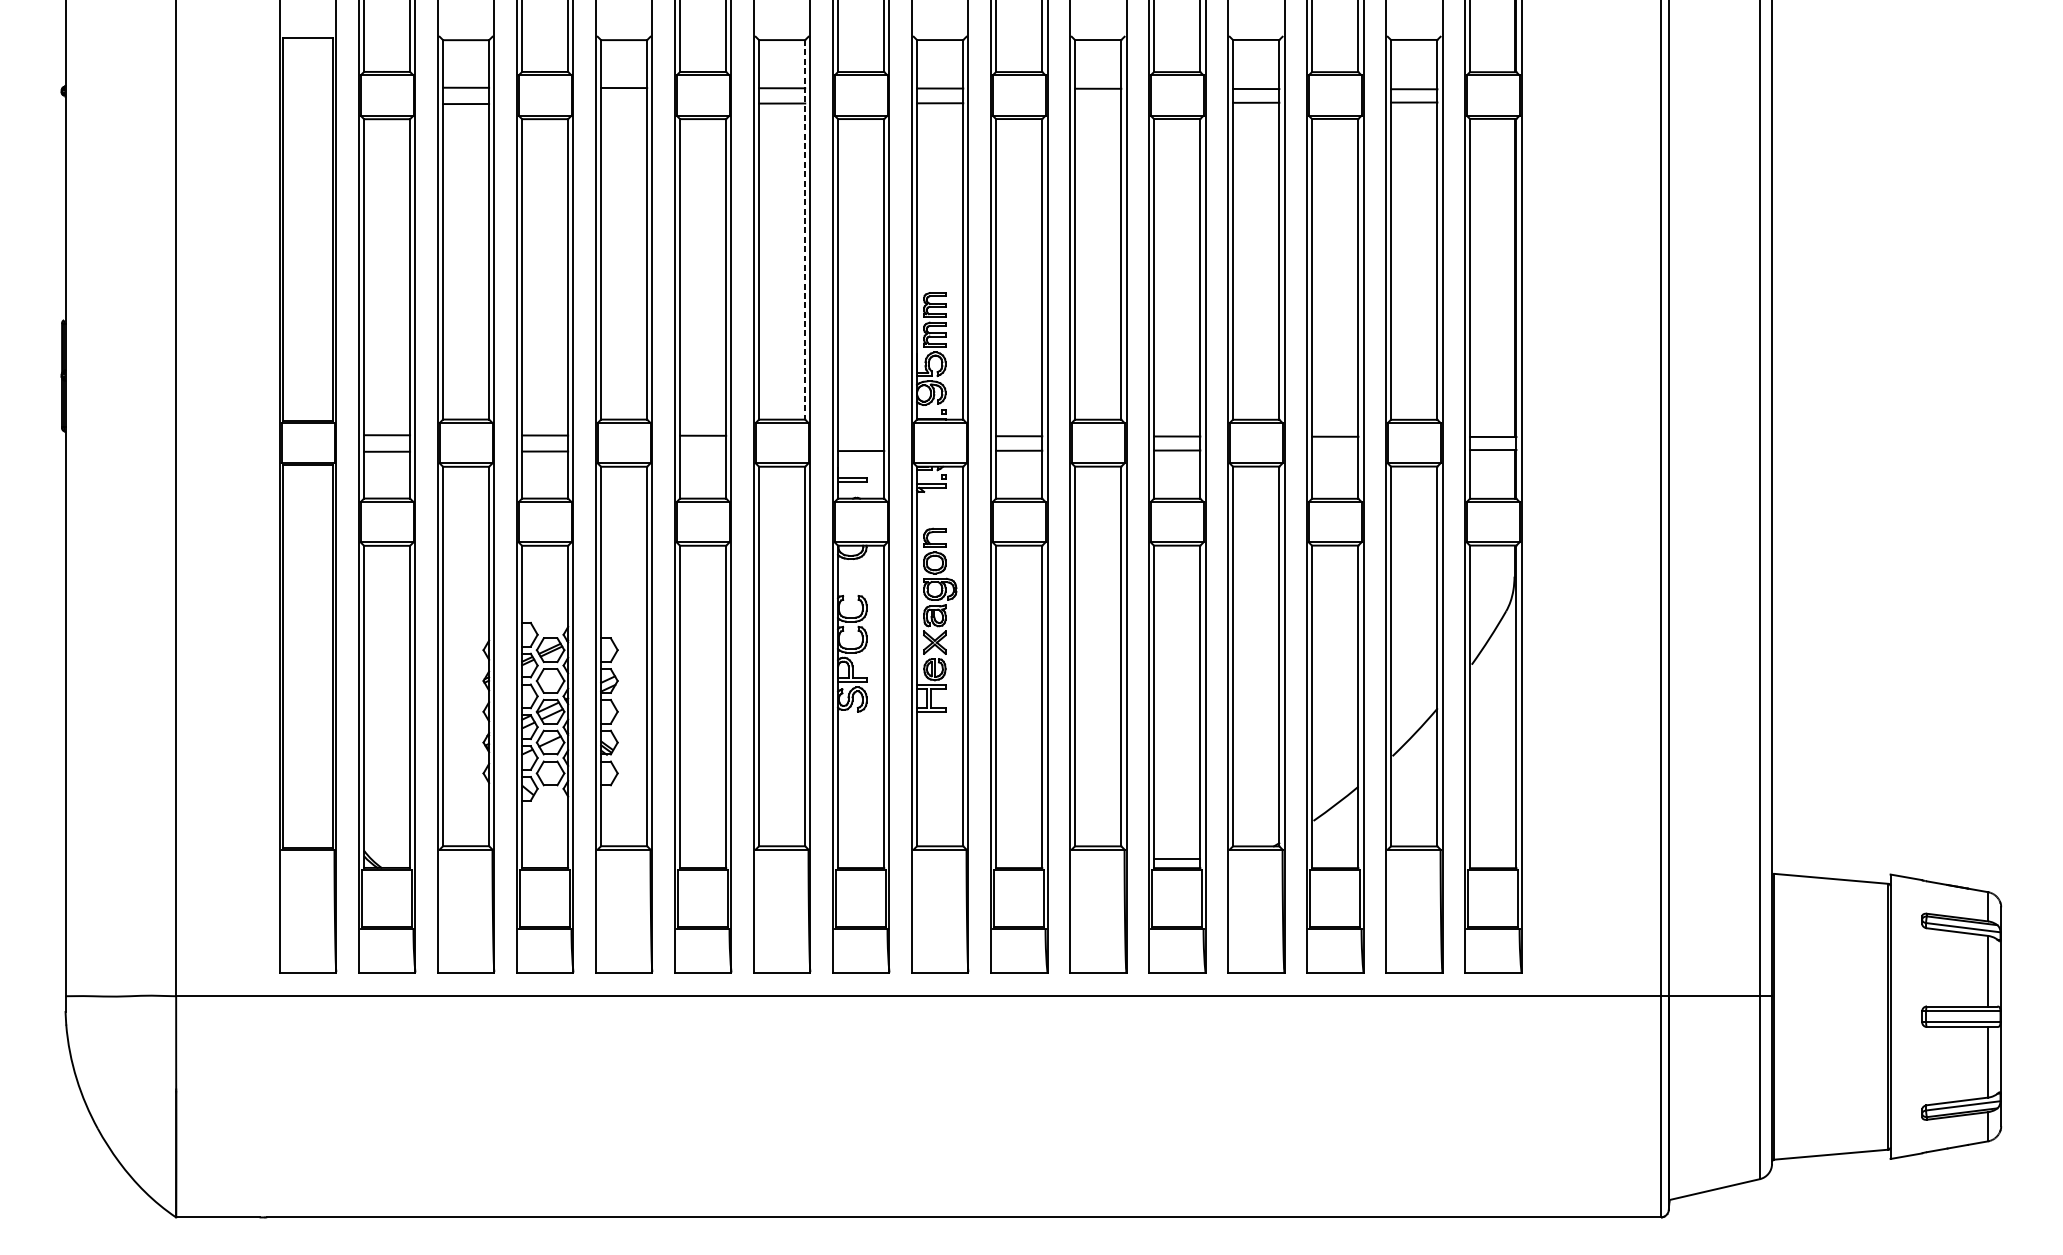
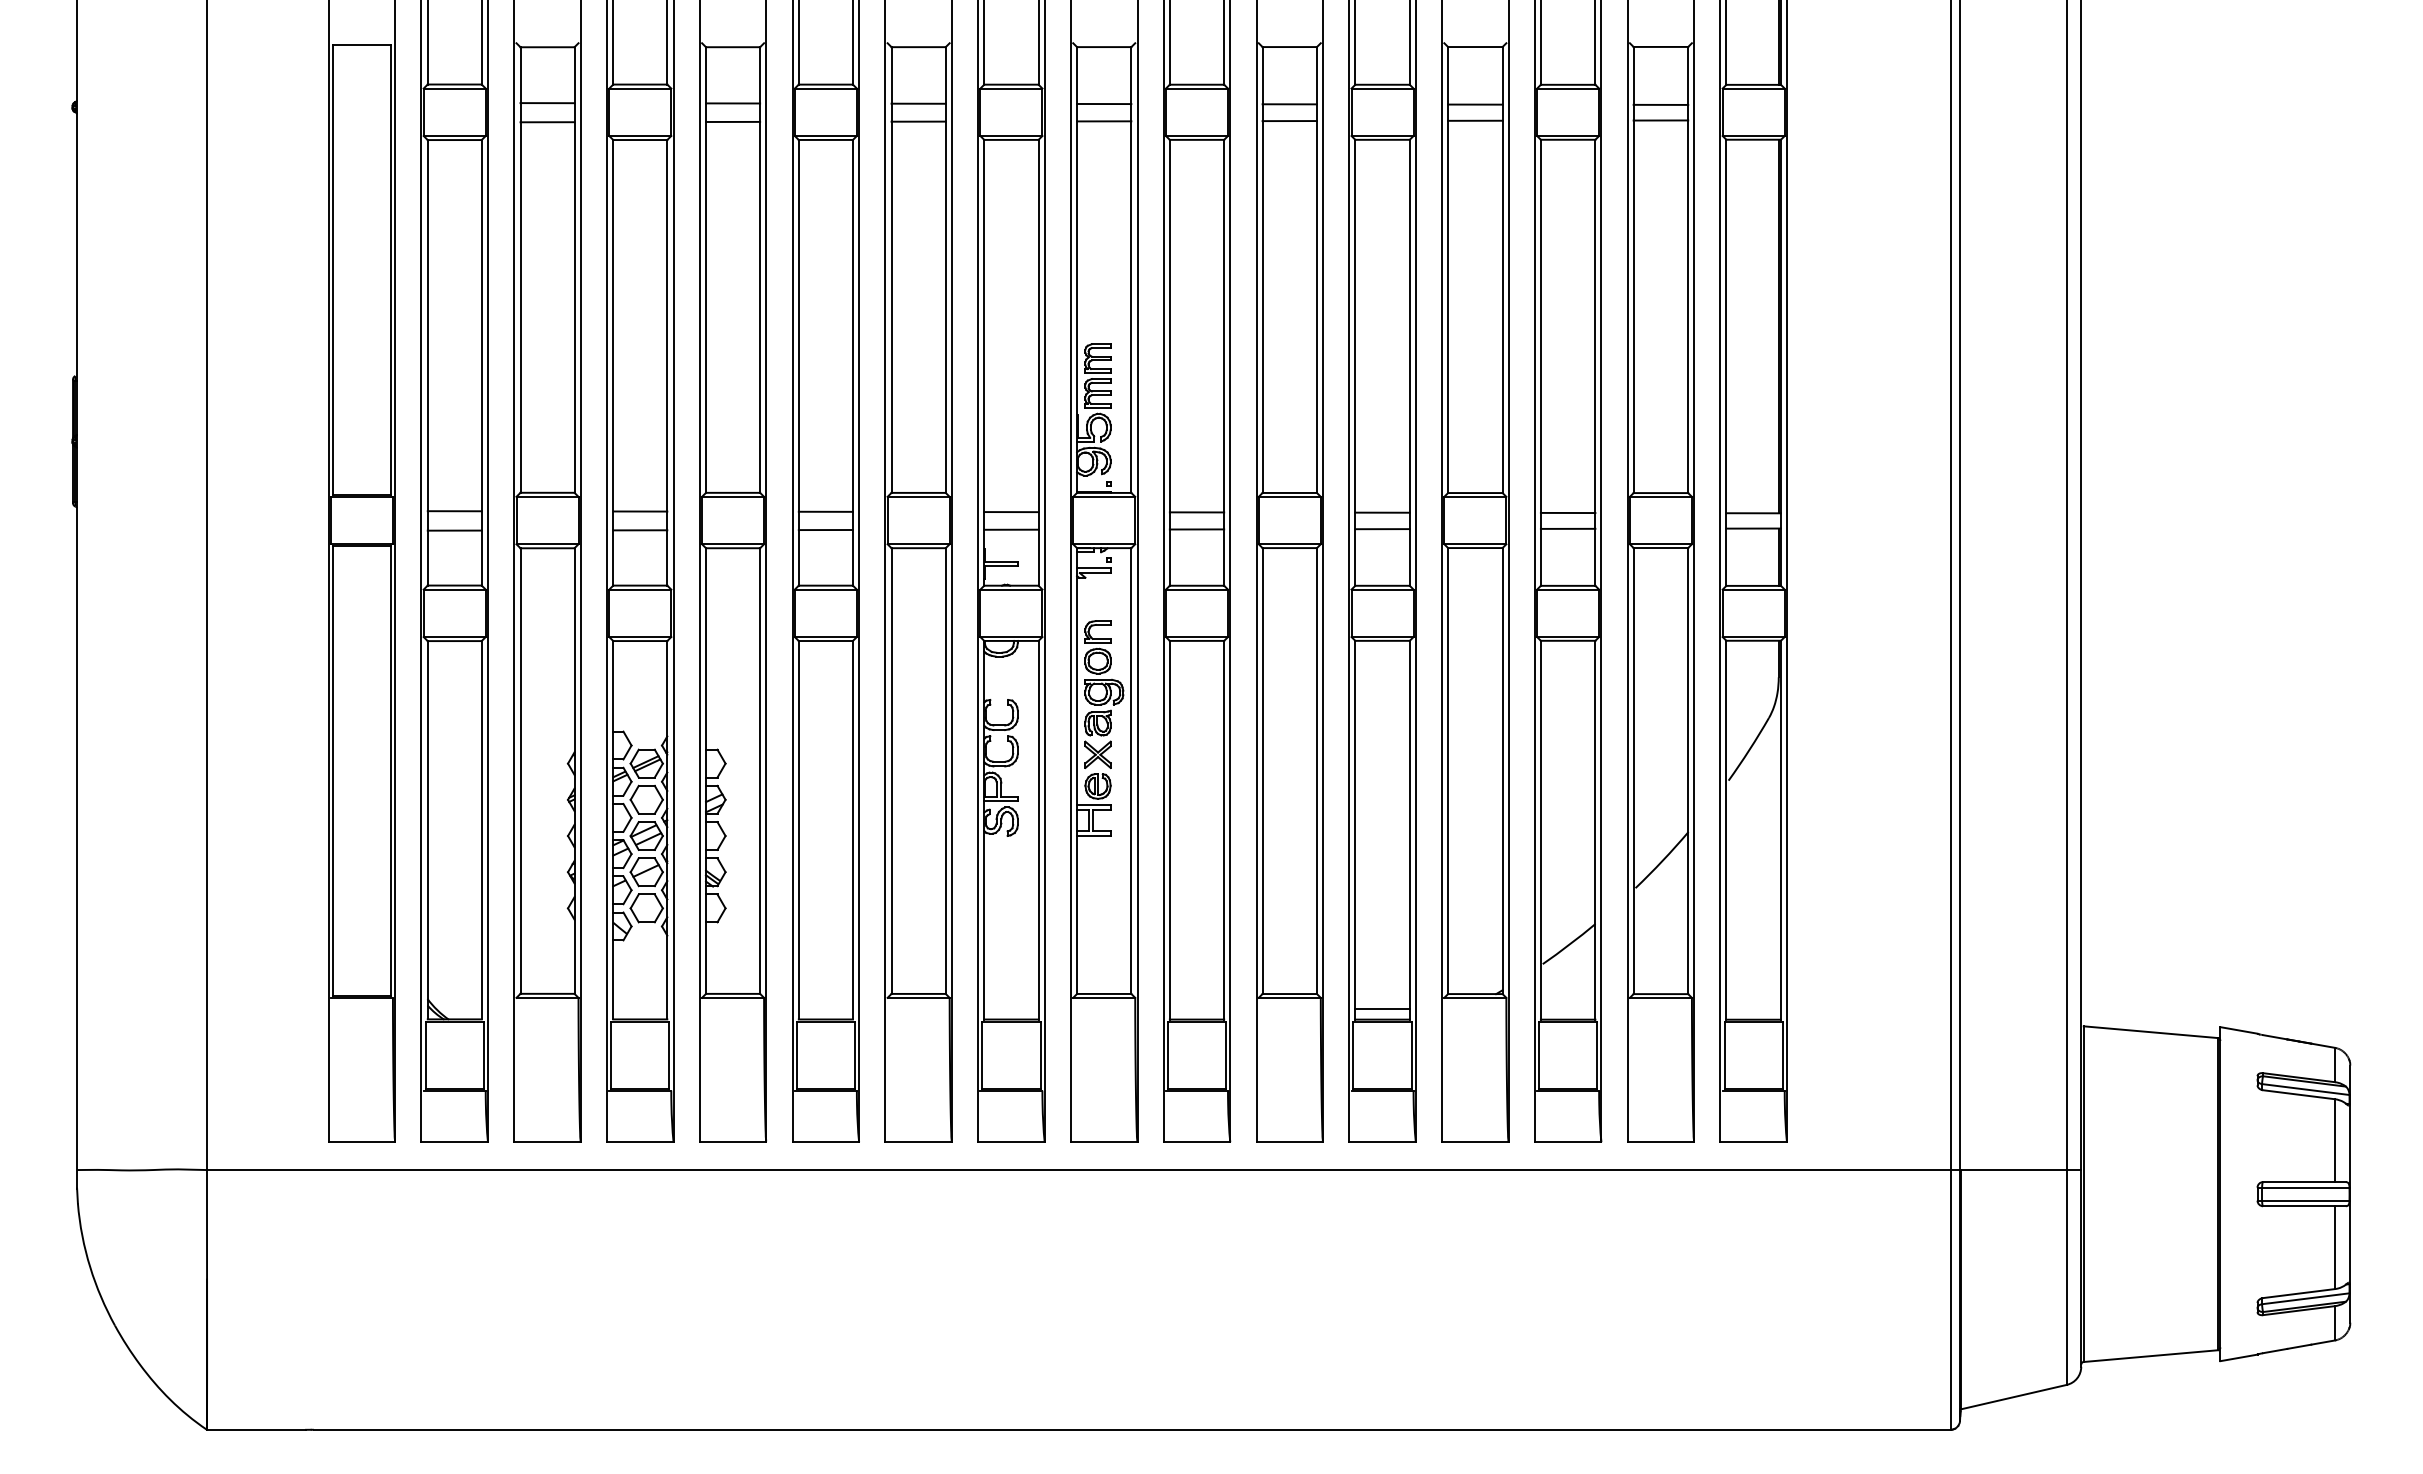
line: (624, 103) -> (733, 121), added
line: (1097, 103) -> (1289, 121), added
line: (805, 230) -> (945, 270), dashed -> solid
line: (861, 436) -> (1011, 512), added
line: (1334, 449) -> (1567, 528), added
line: (702, 451) -> (825, 530), added

